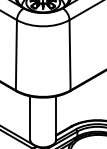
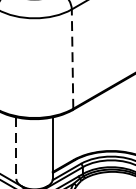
line: (70, 54) -> (73, 58), solid -> dashed
line: (30, 118) -> (16, 148), solid -> dashed

